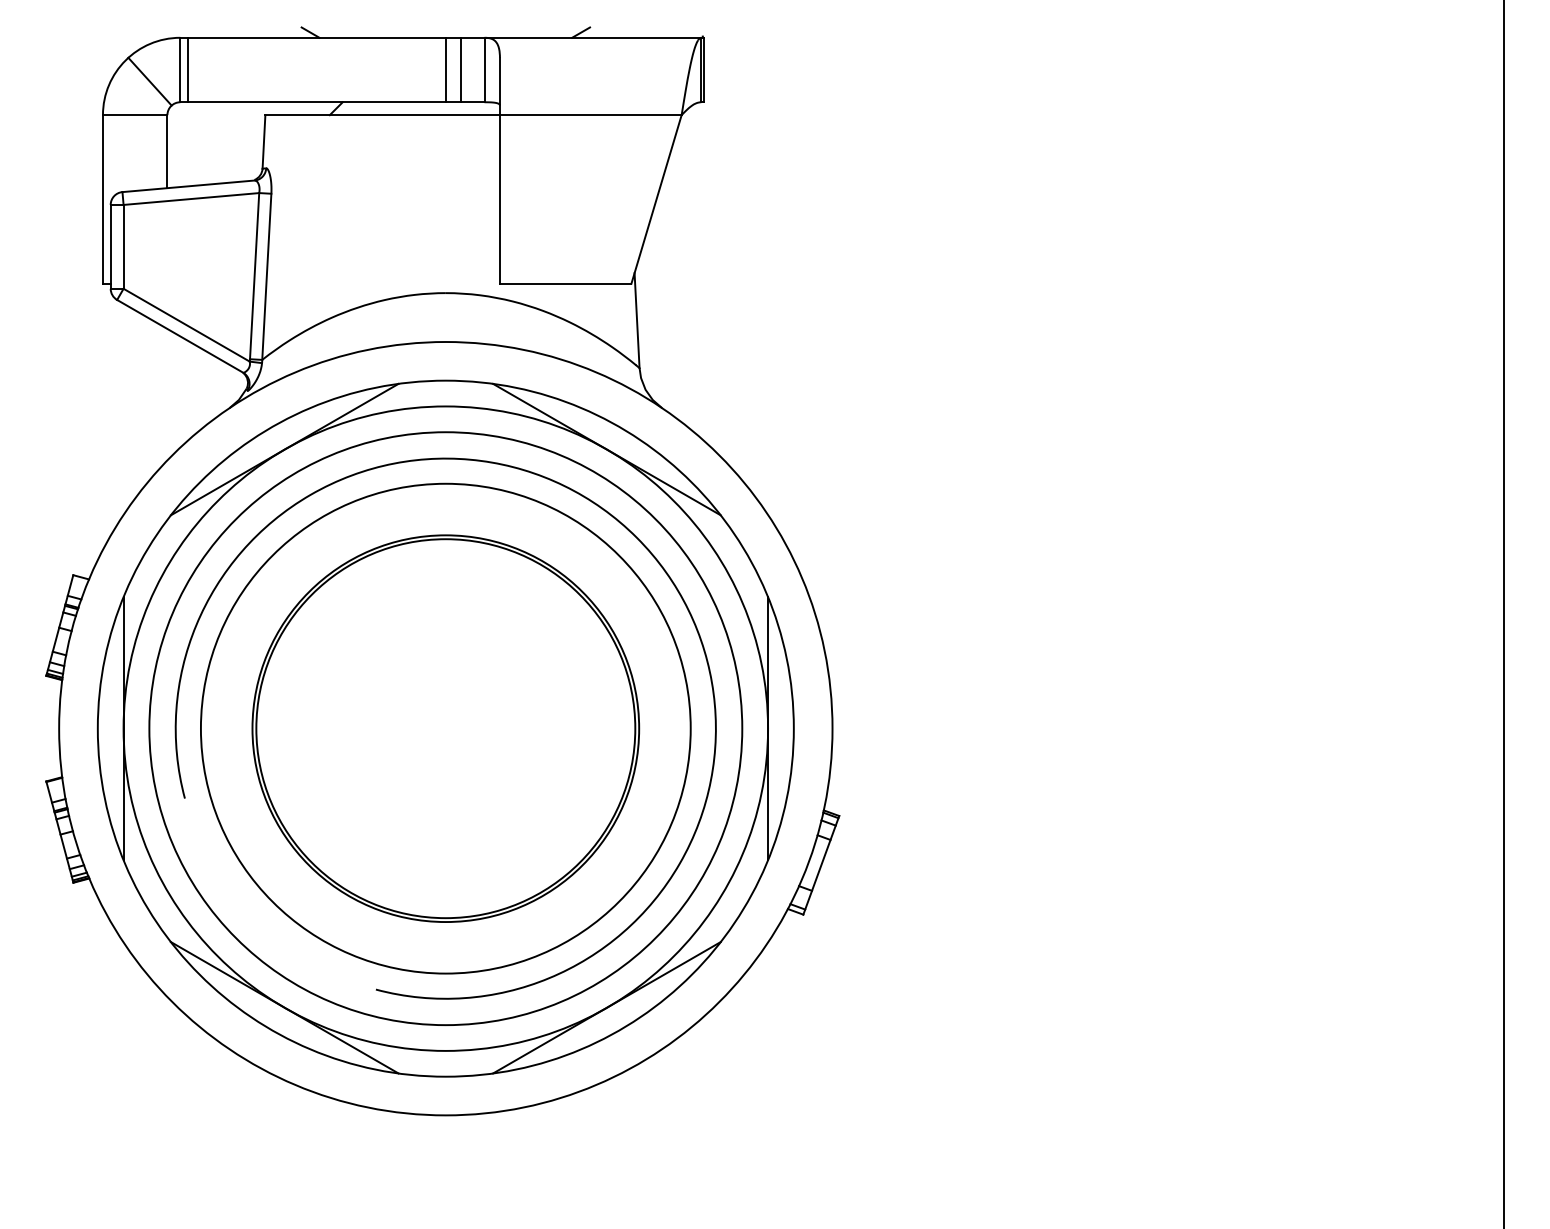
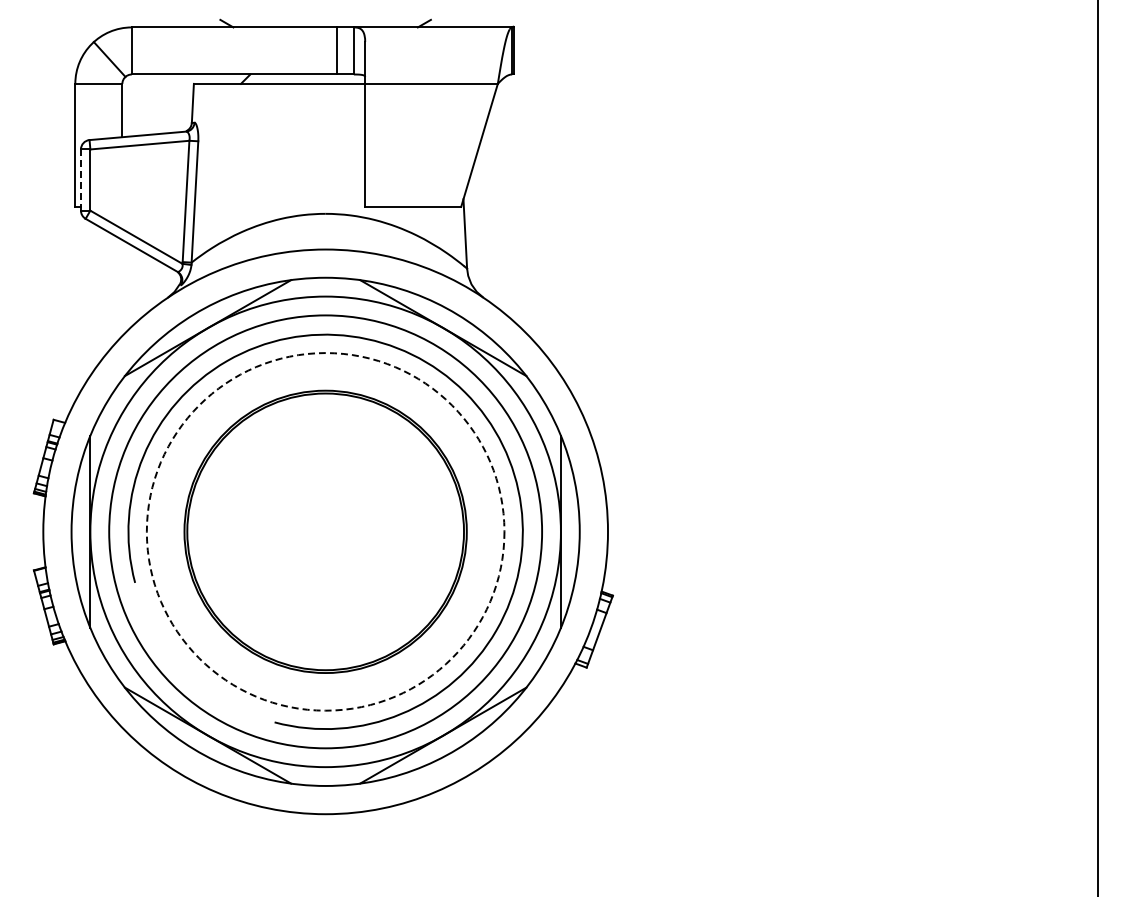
line: (188, 69) -> (137, 50), removed
line: (445, 69) -> (325, 50), removed
line: (110, 247) -> (80, 180), solid -> dashed
circle: (445, 728) -> (325, 531), solid -> dashed

